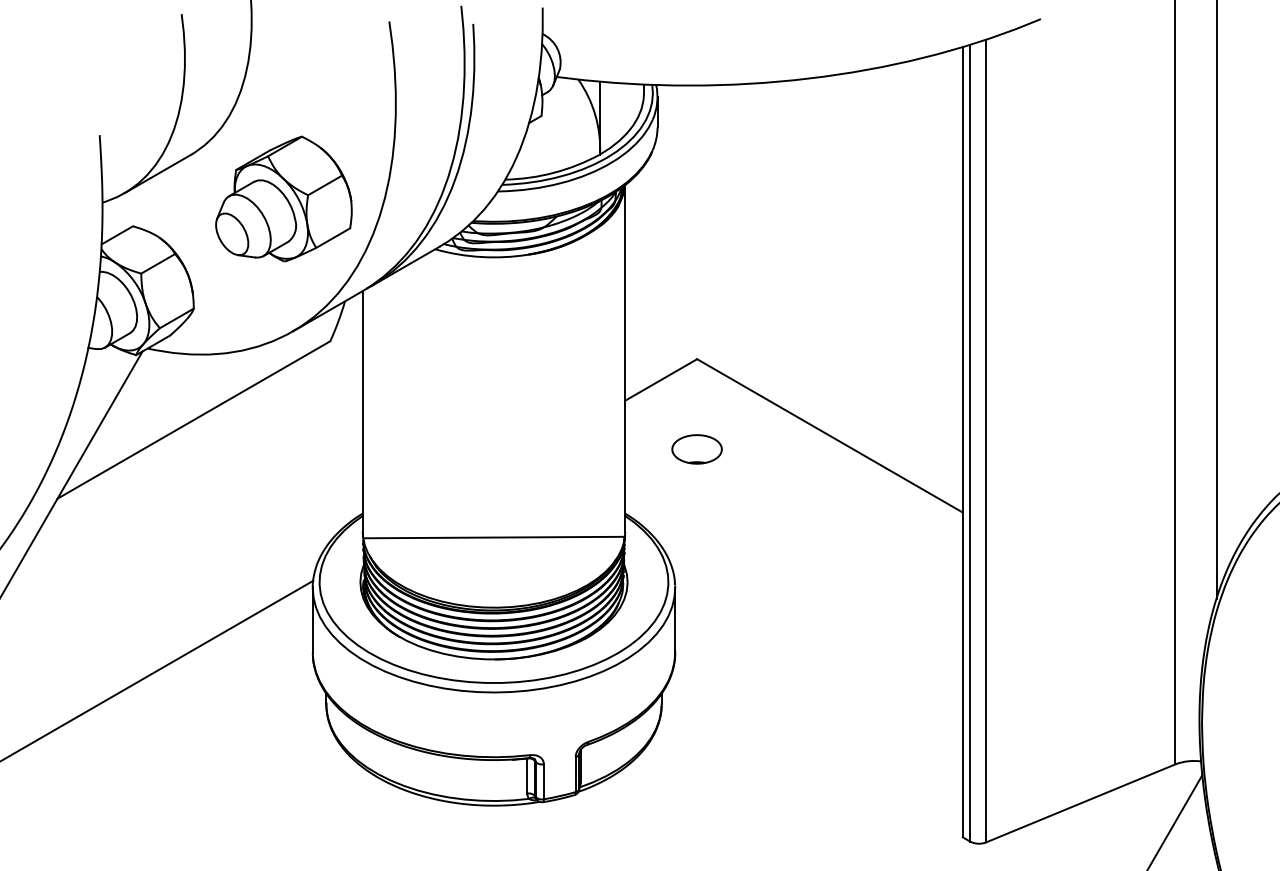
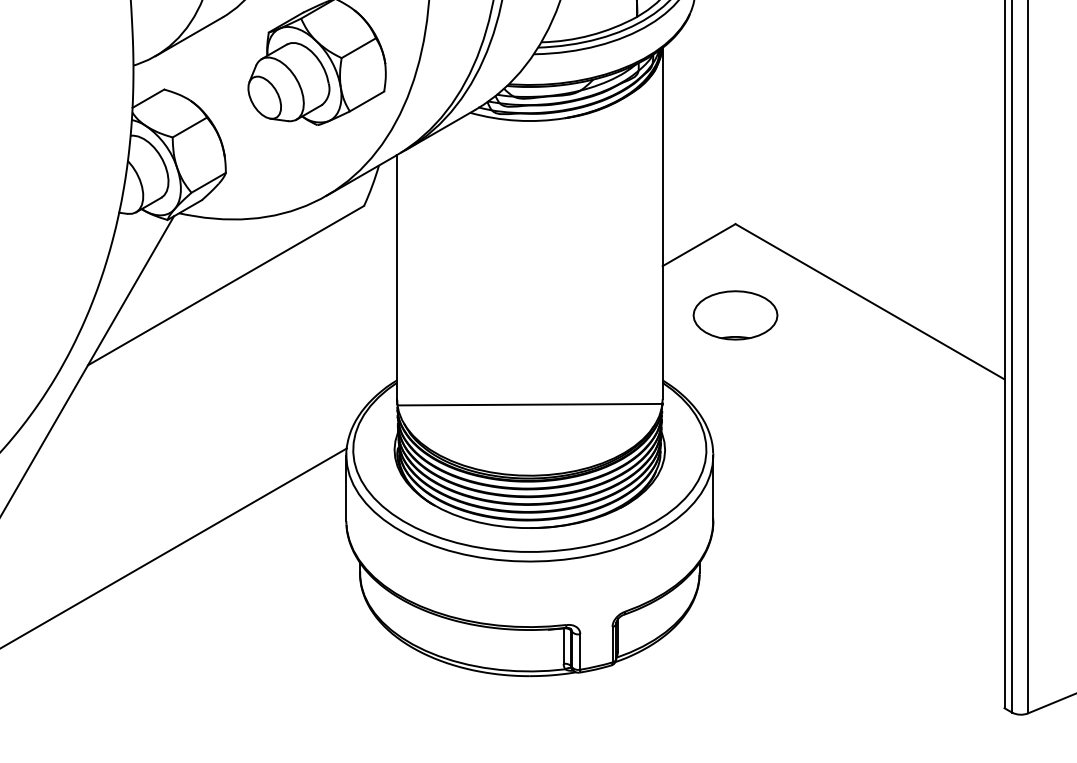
part: (696, 449) -> (734, 315), size x1.67

